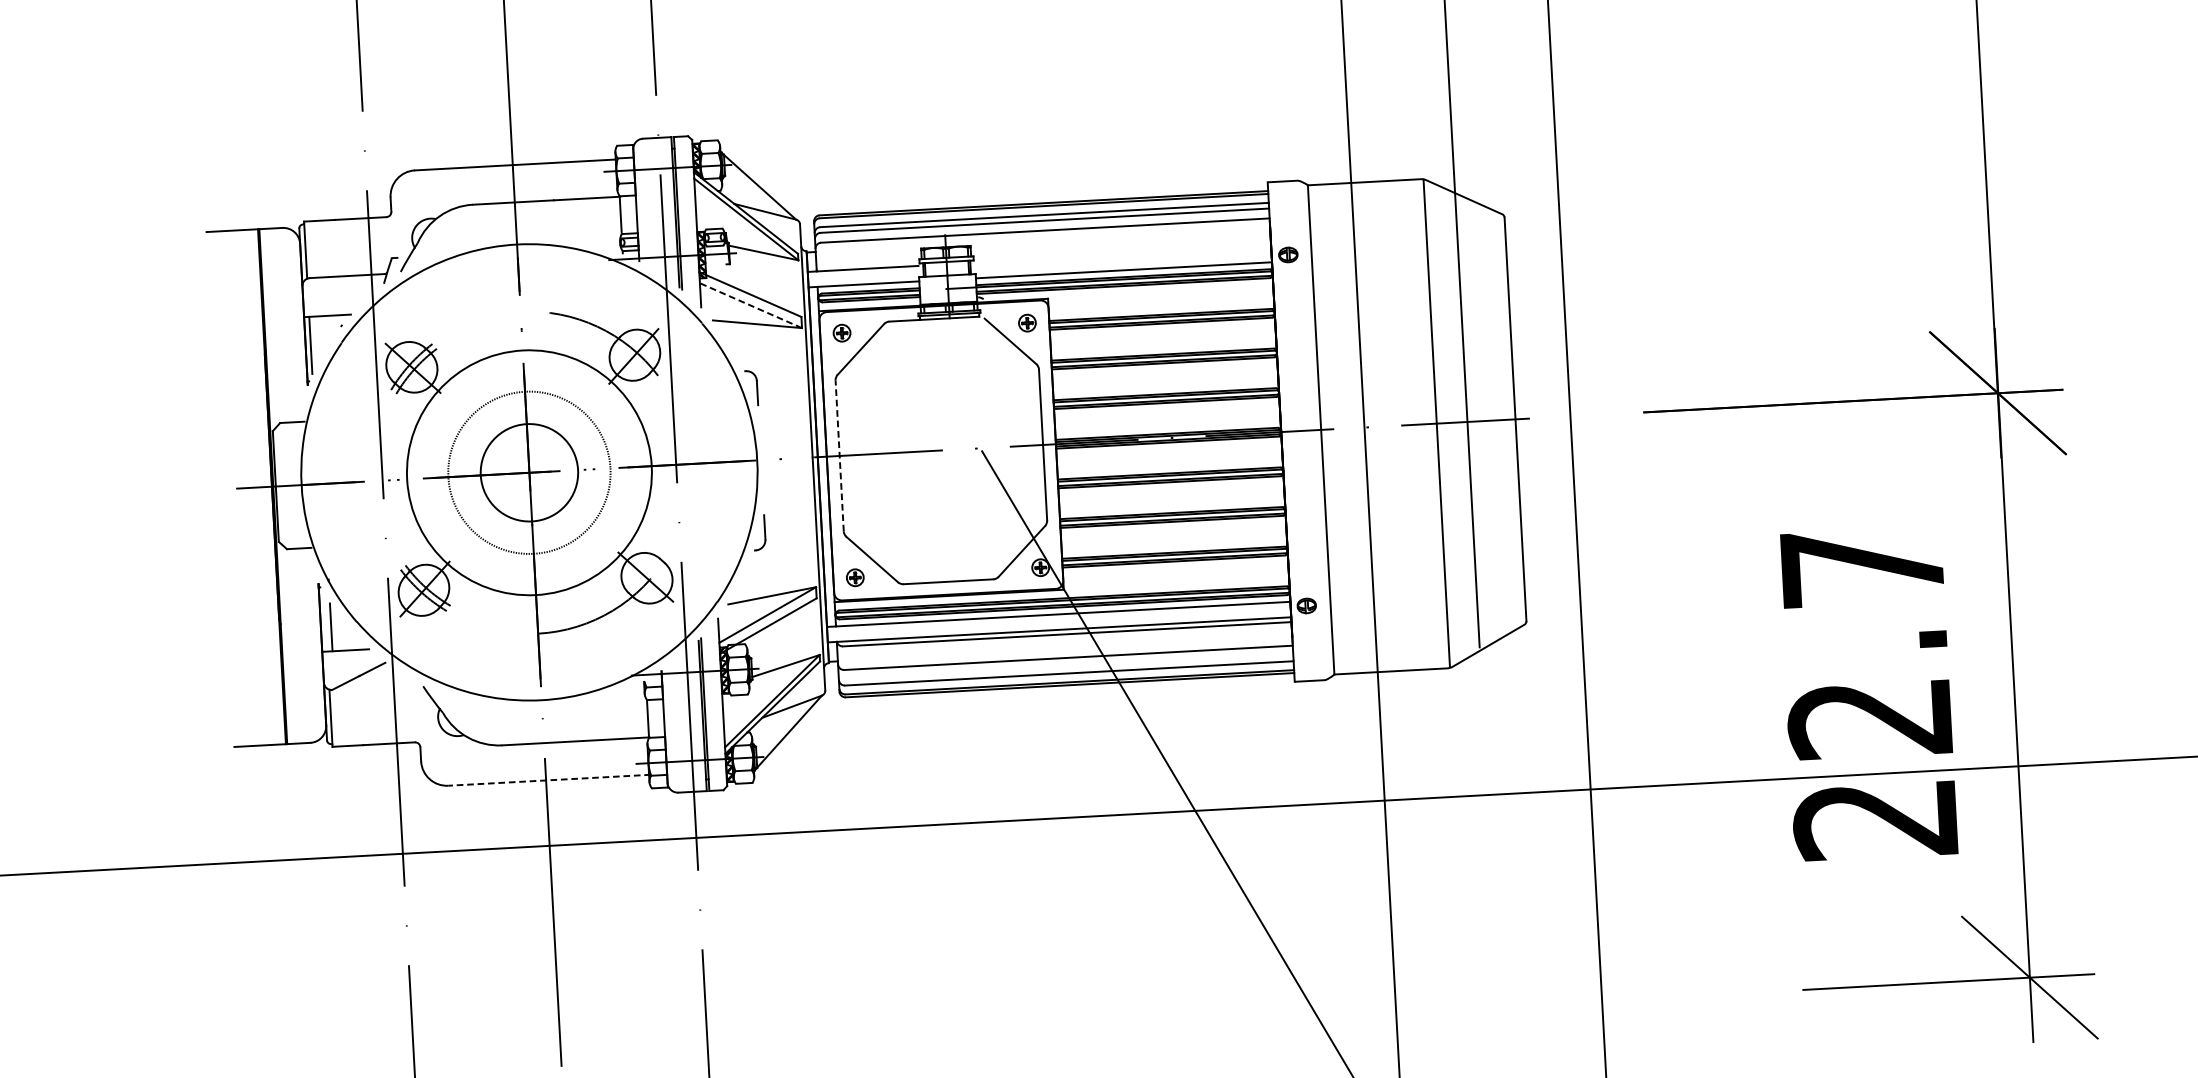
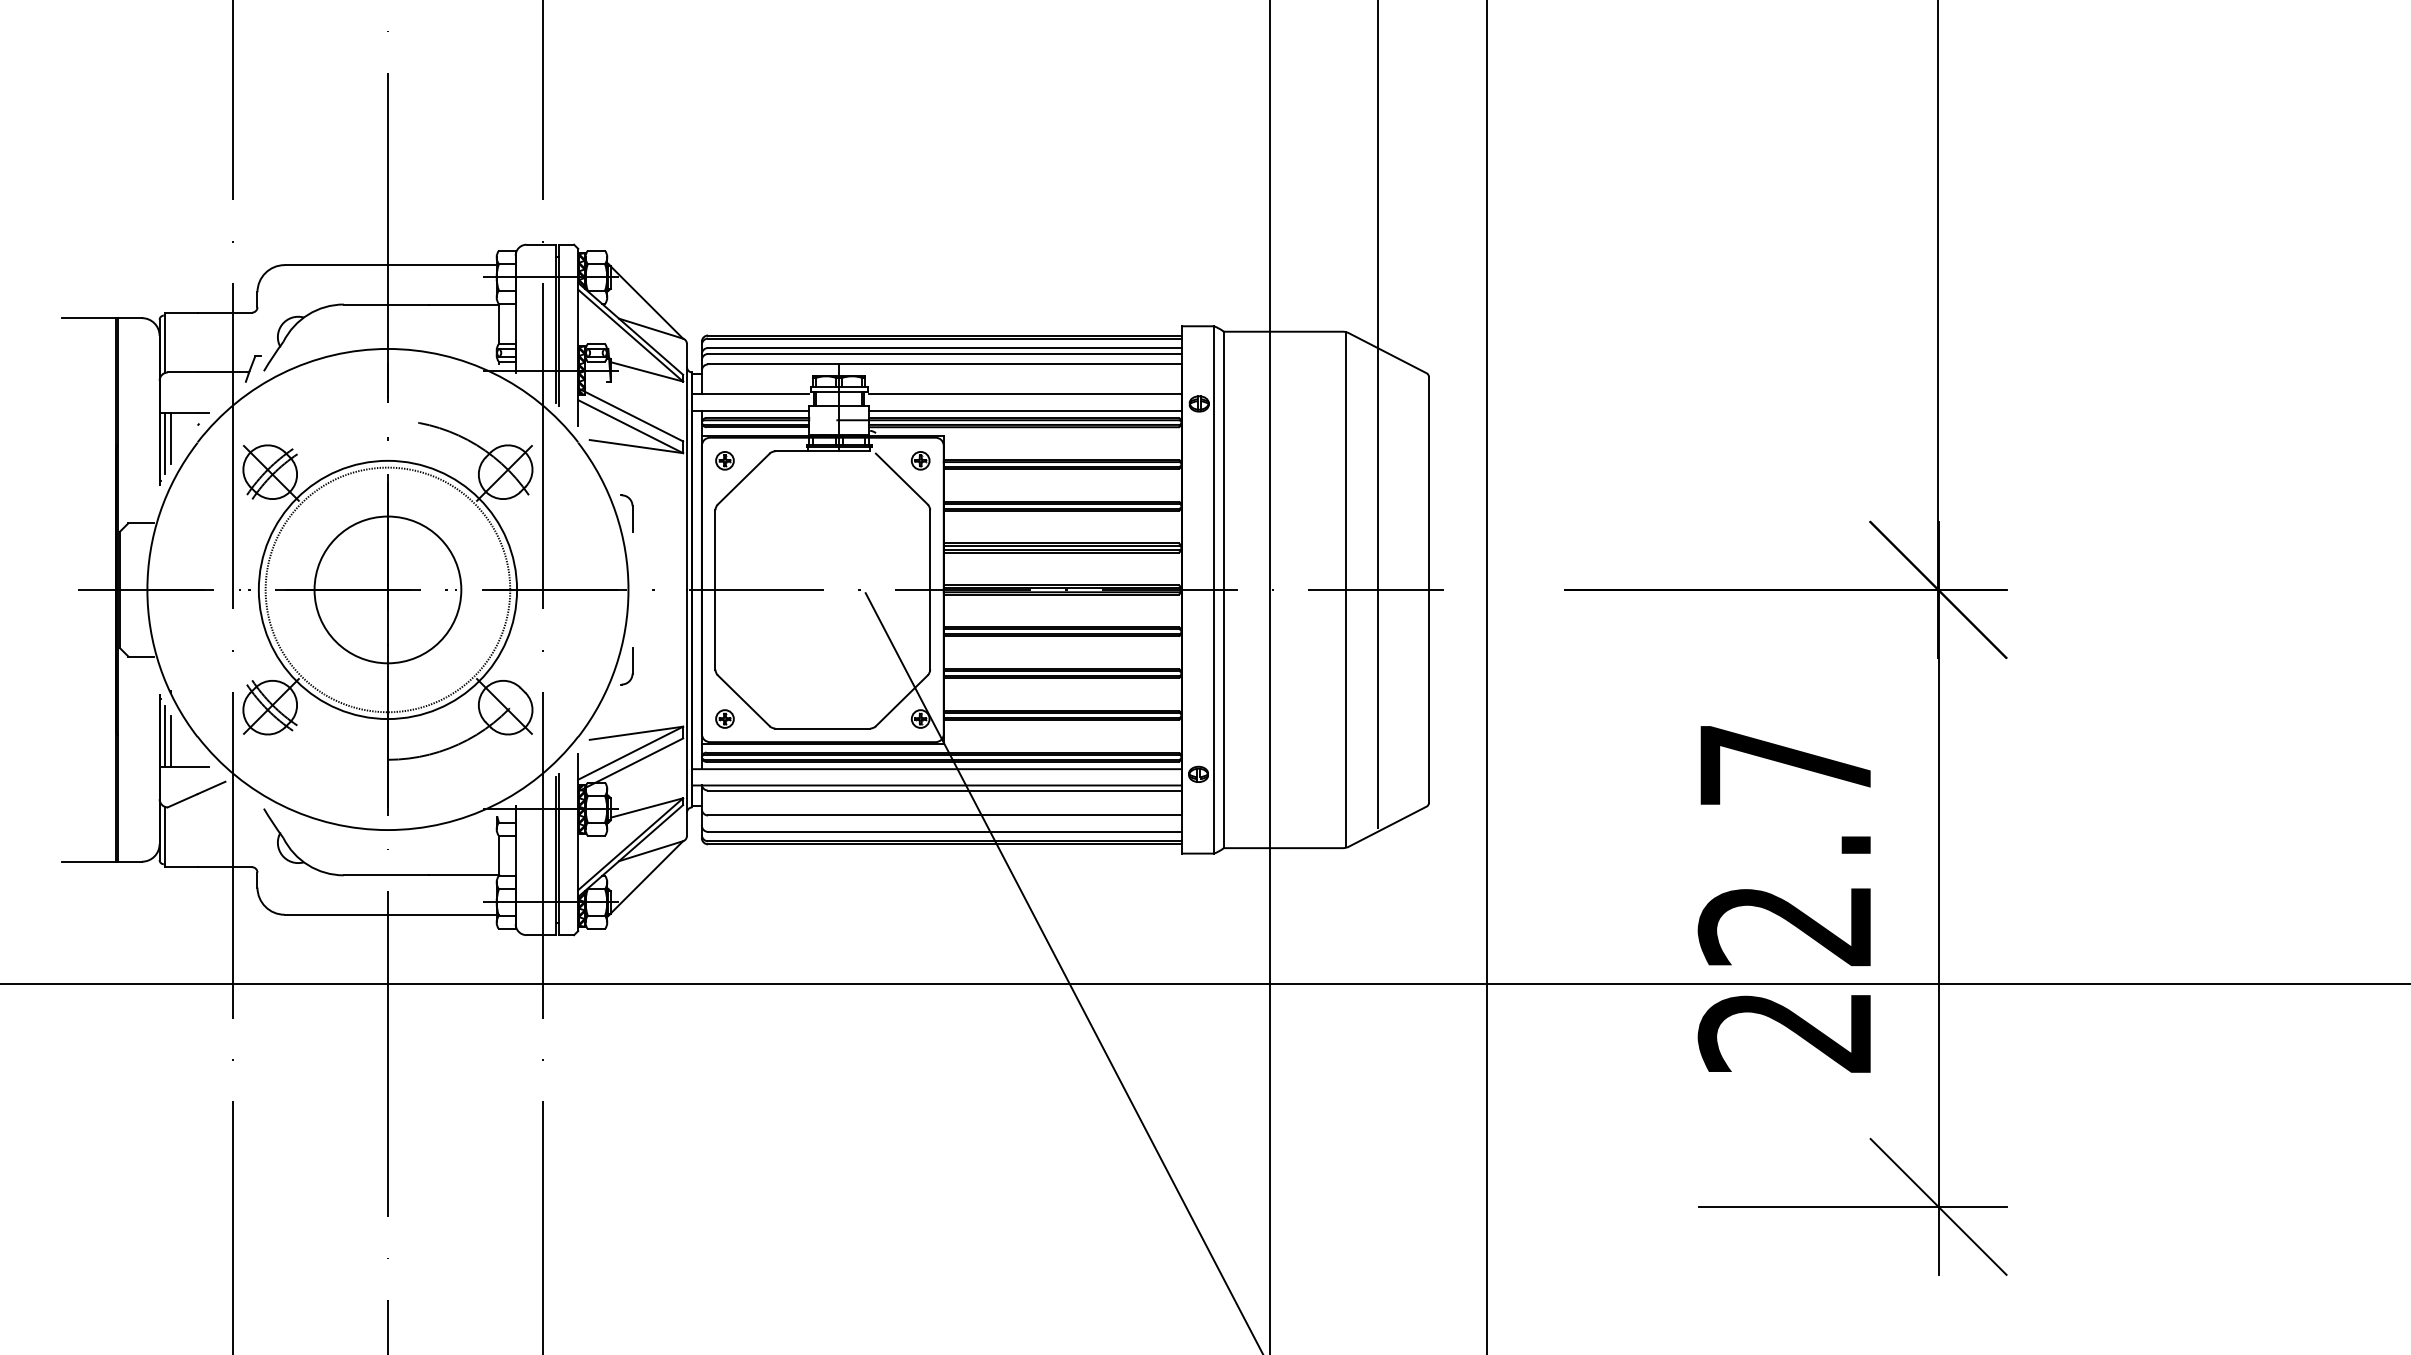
line: (1123, 254) -> (1025, 394), added
line: (750, 305) -> (630, 426), dashed -> solid
line: (315, 340) -> (170, 438), added
line: (1311, 430) -> (1213, 589), added
line: (839, 455) -> (715, 589), dashed -> solid
circle: (528, 472) -> (387, 589), size x1.43
circle: (528, 472) -> (387, 589), size x1.43
line: (326, 623) -> (165, 736), added
line: (549, 780) -> (391, 914), dashed -> solid

